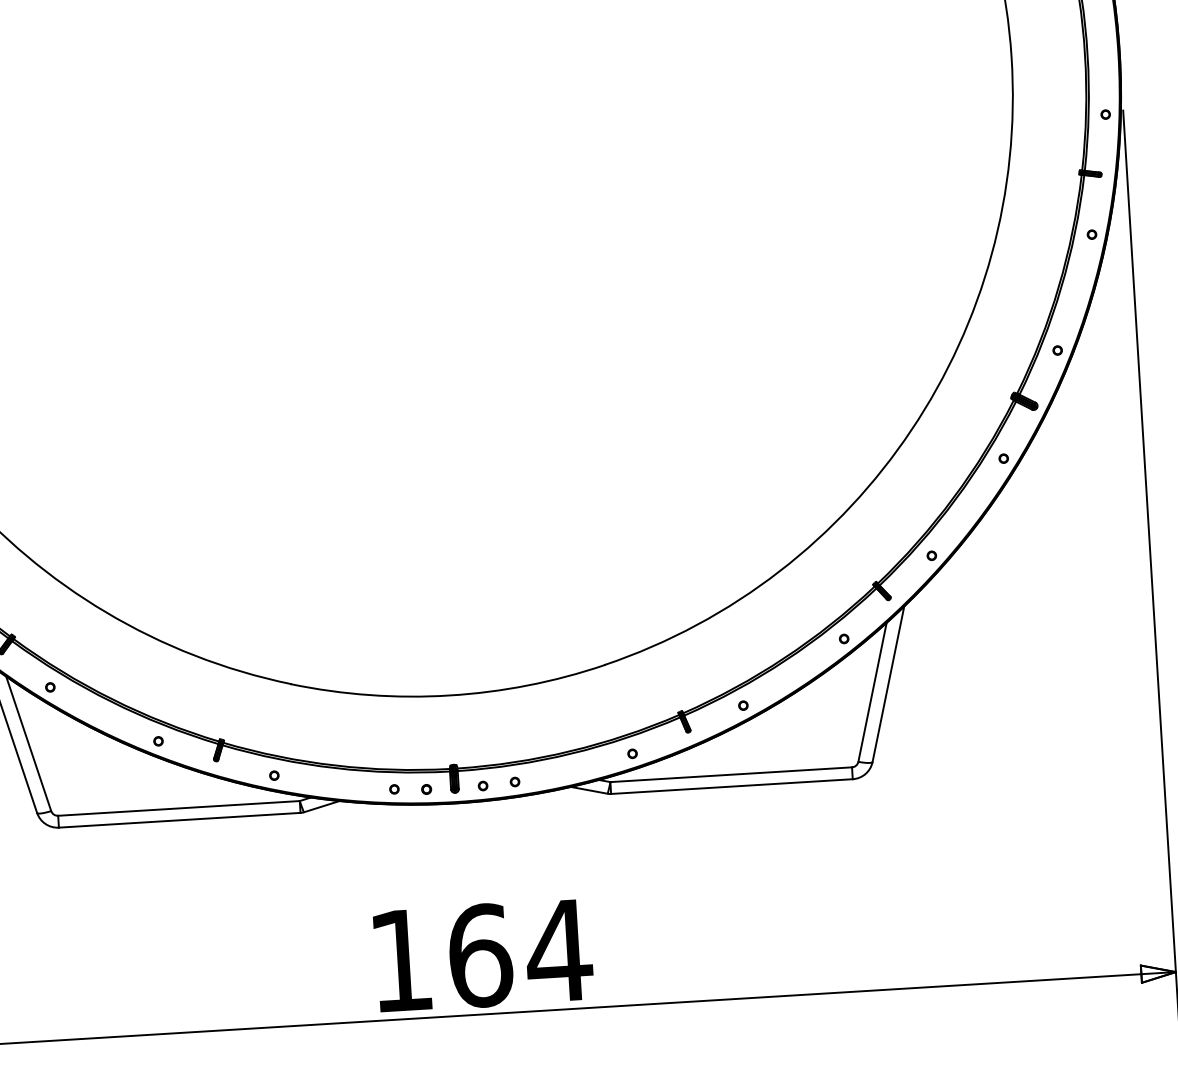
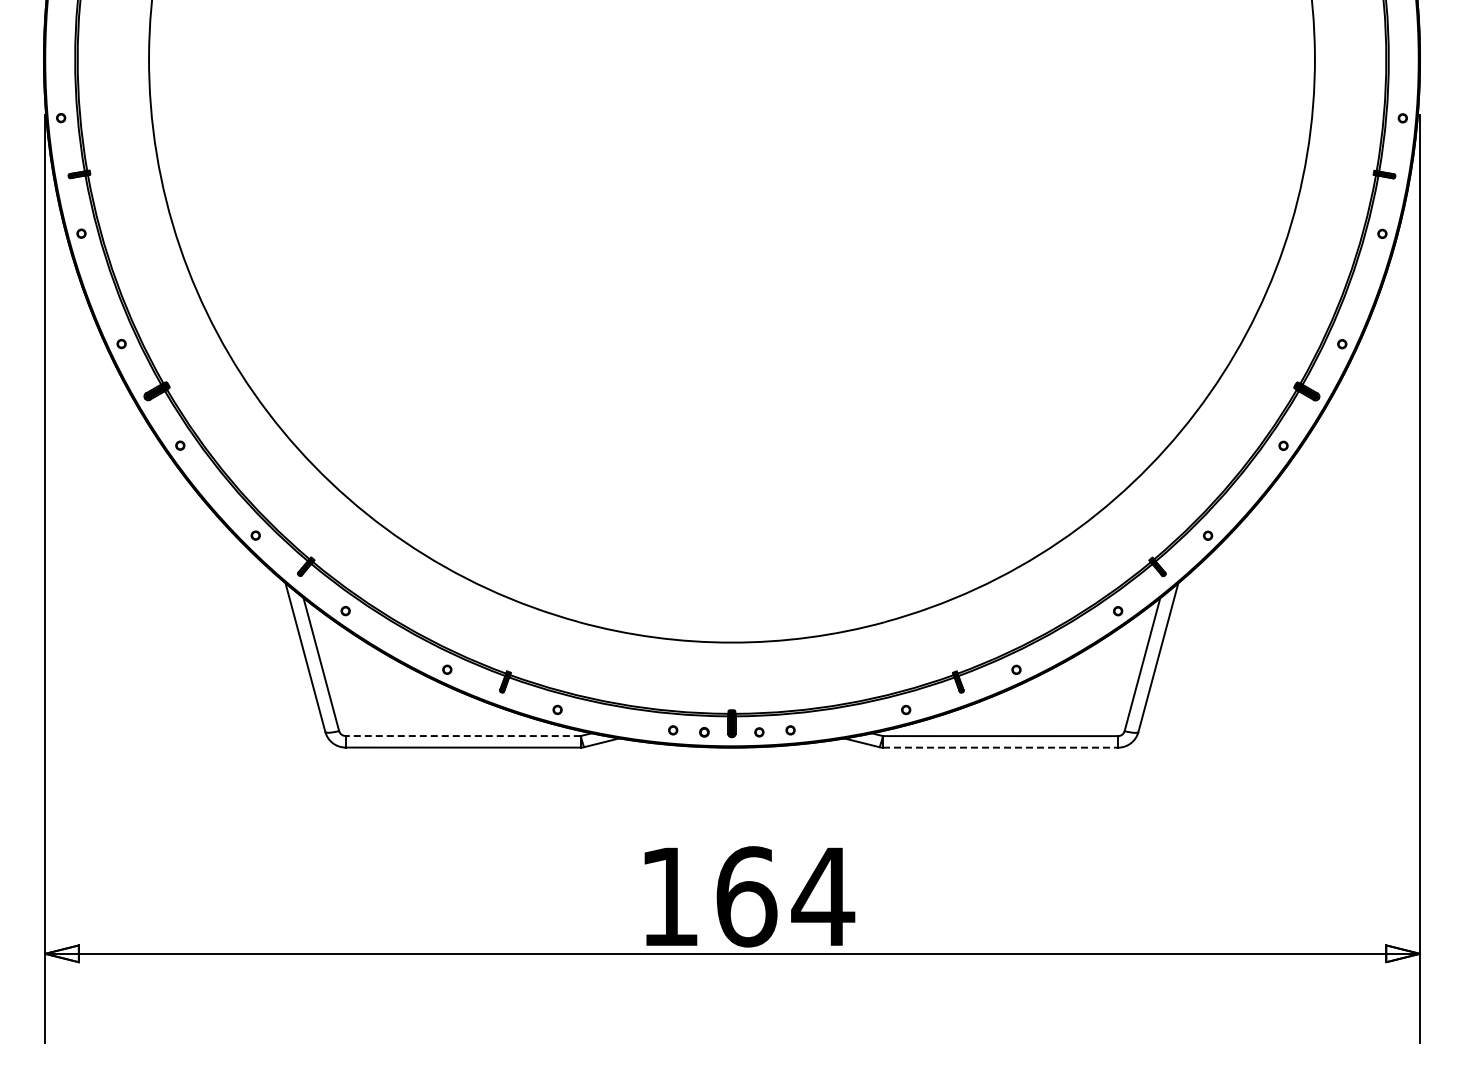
line: (731, 786) -> (1000, 747), solid -> dashed
line: (179, 808) -> (463, 736), solid -> dashed

